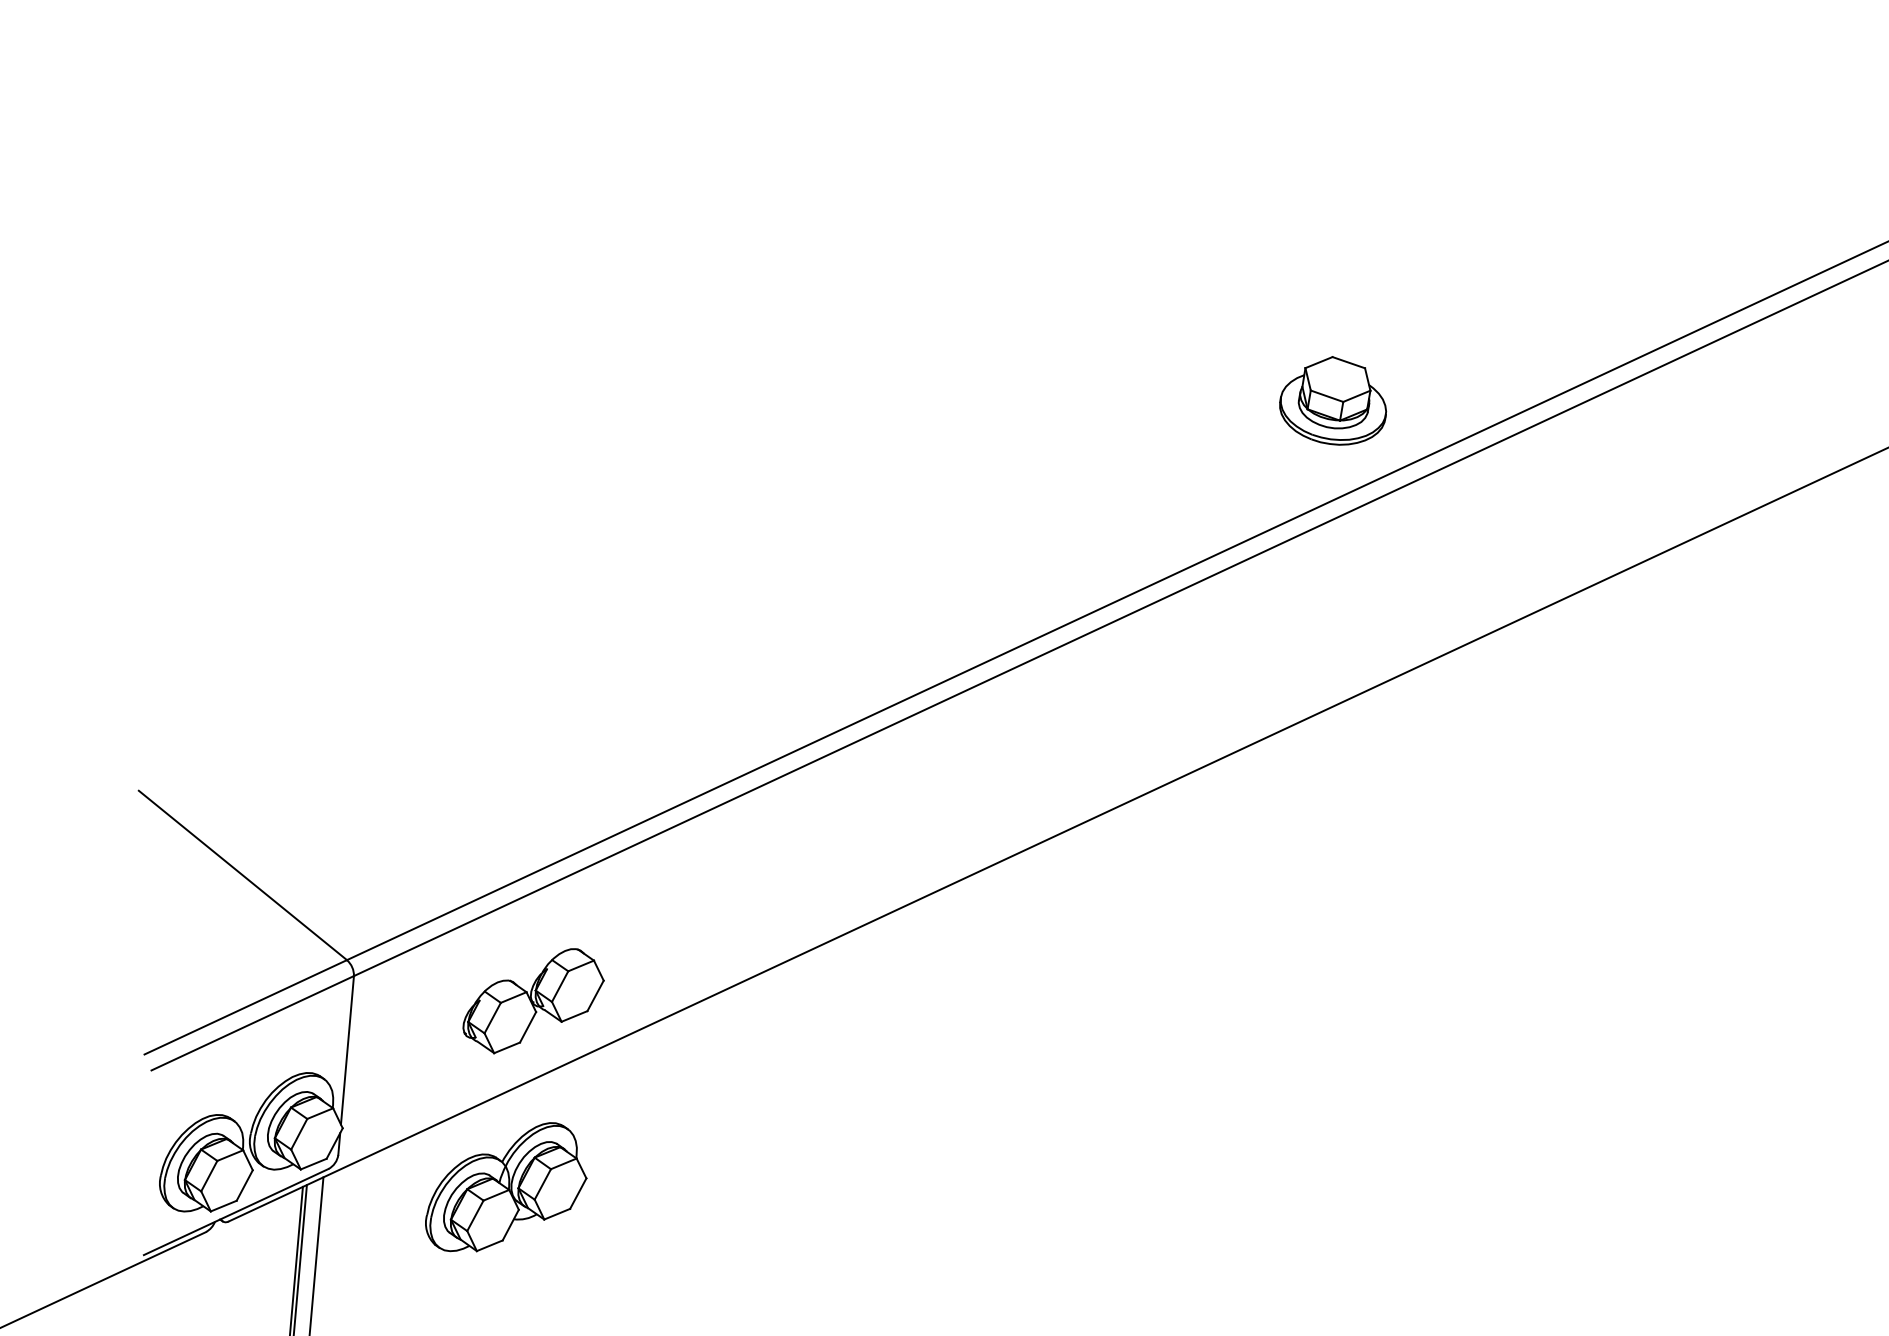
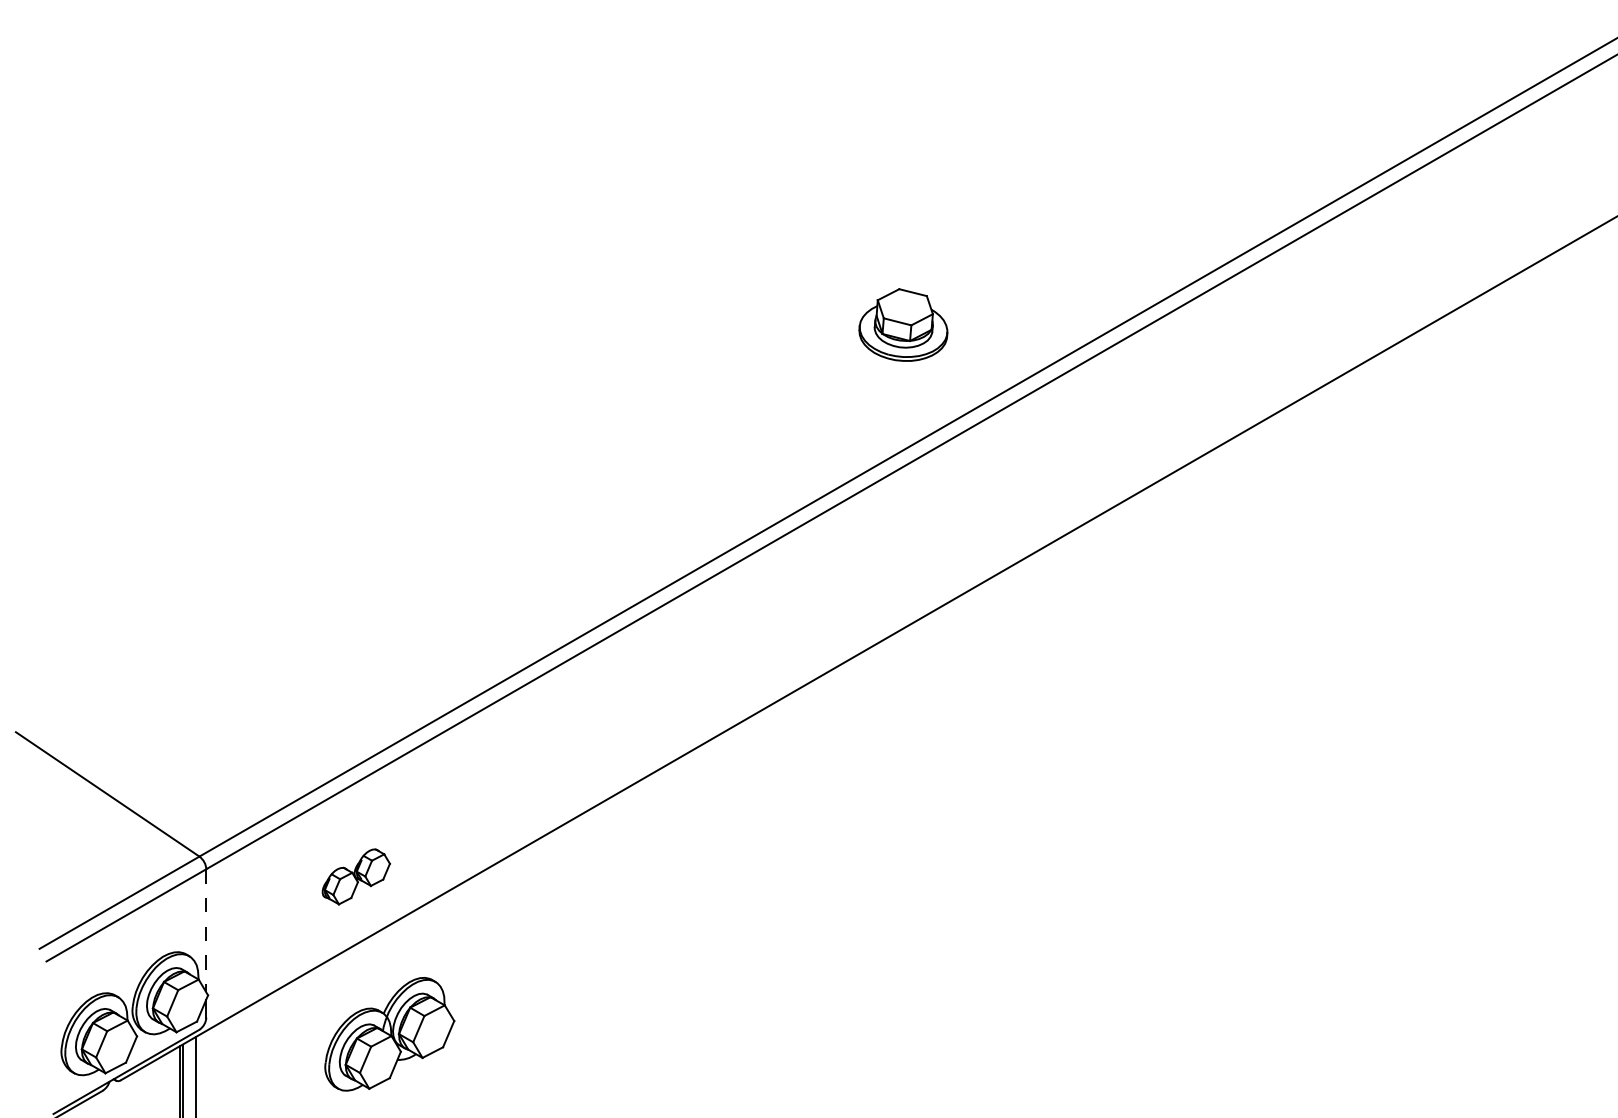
part: (1333, 400) -> (903, 324), moved
part: (534, 1000) -> (356, 876), size x0.6
line: (347, 1049) -> (206, 930), solid -> dashed
part: (506, 1187) -> (389, 1034), moved

